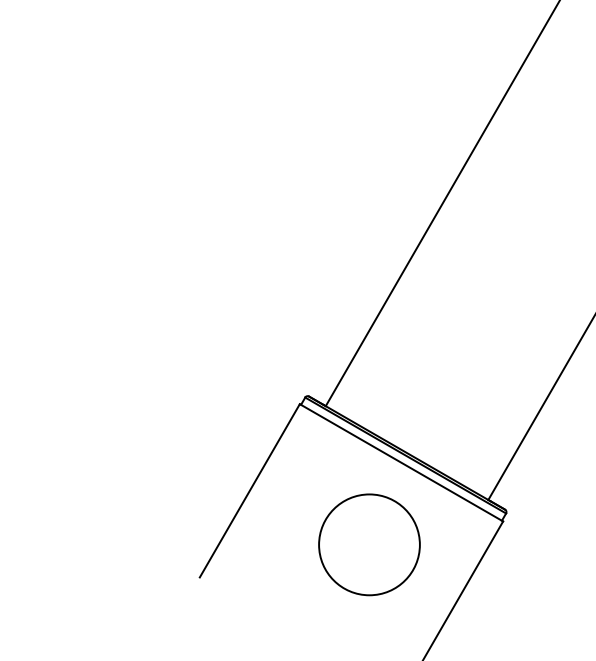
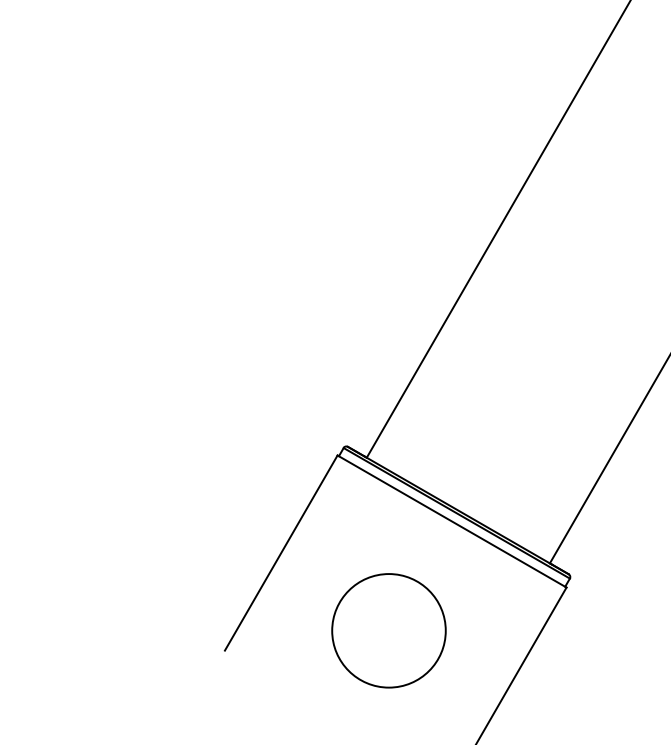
circle: (369, 544) -> (388, 630), moved

